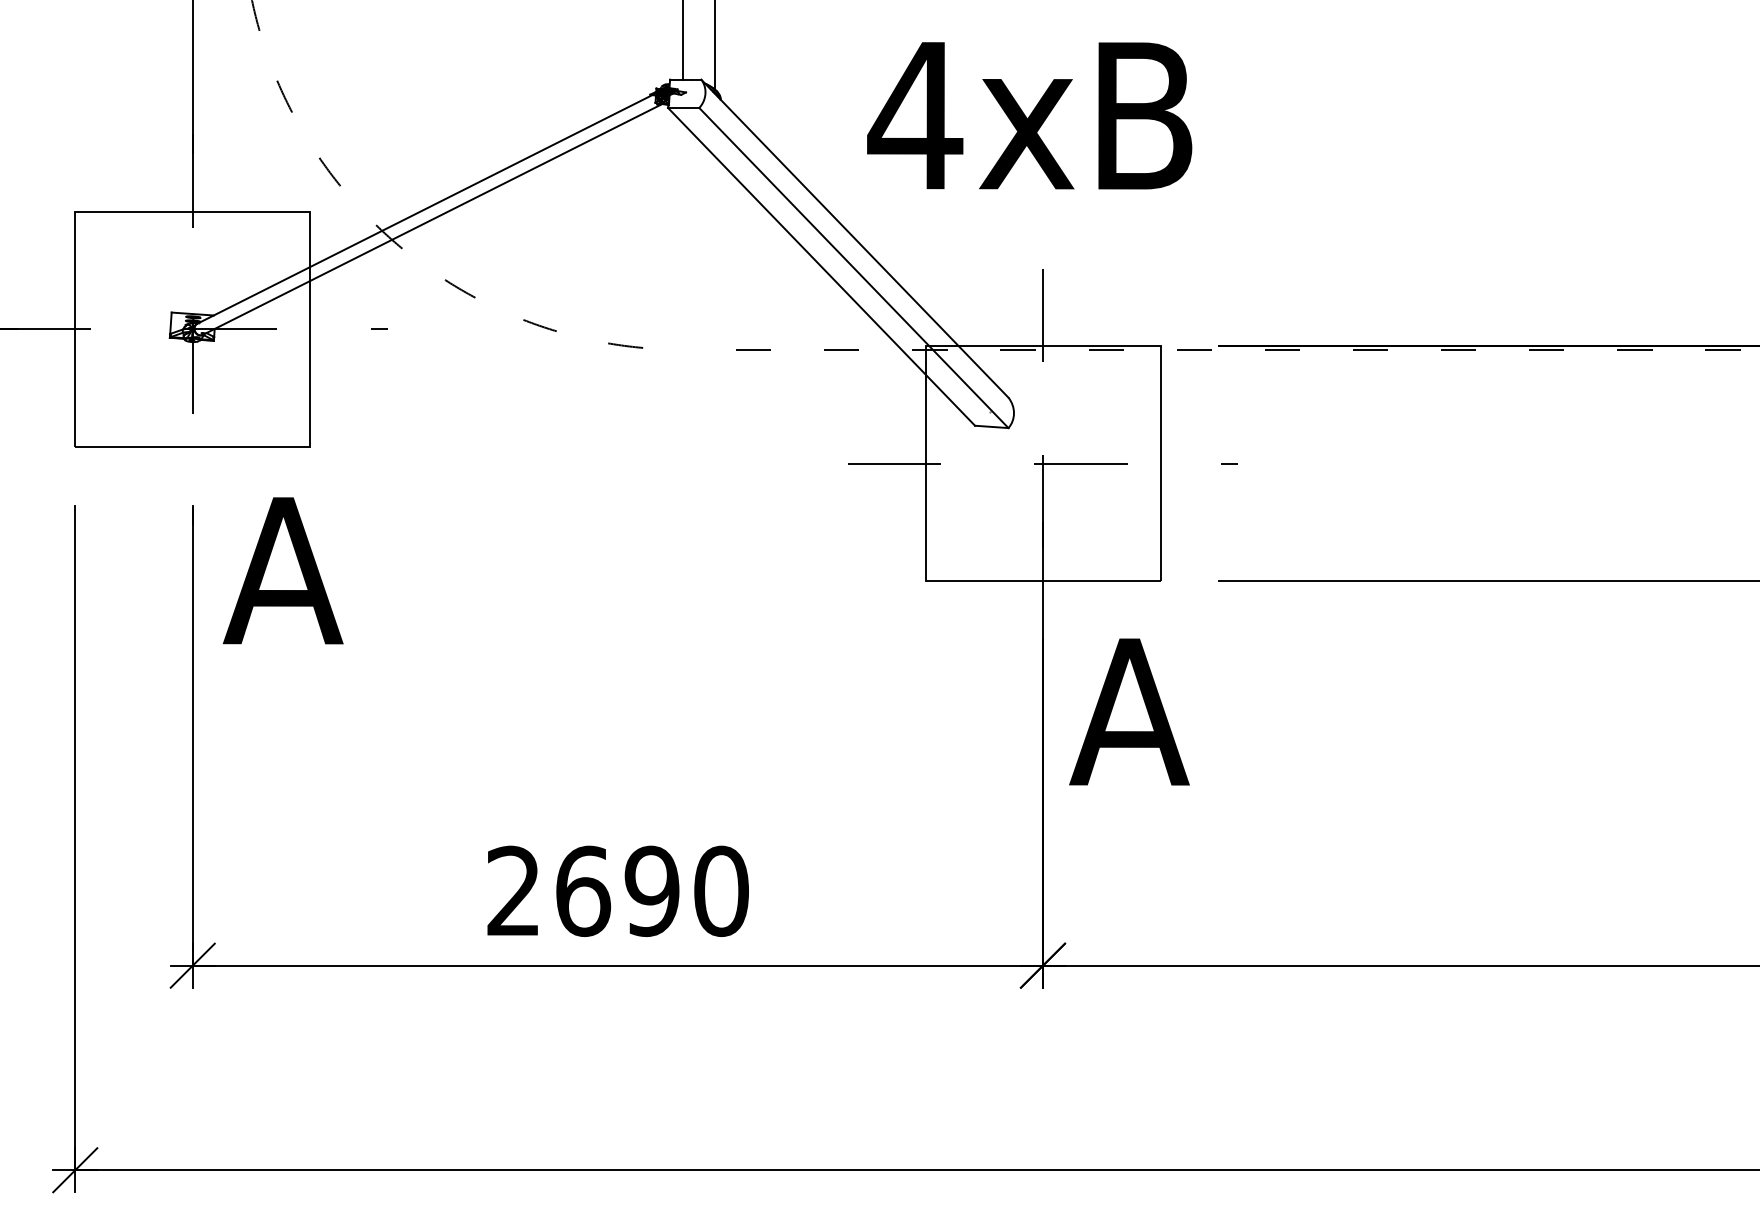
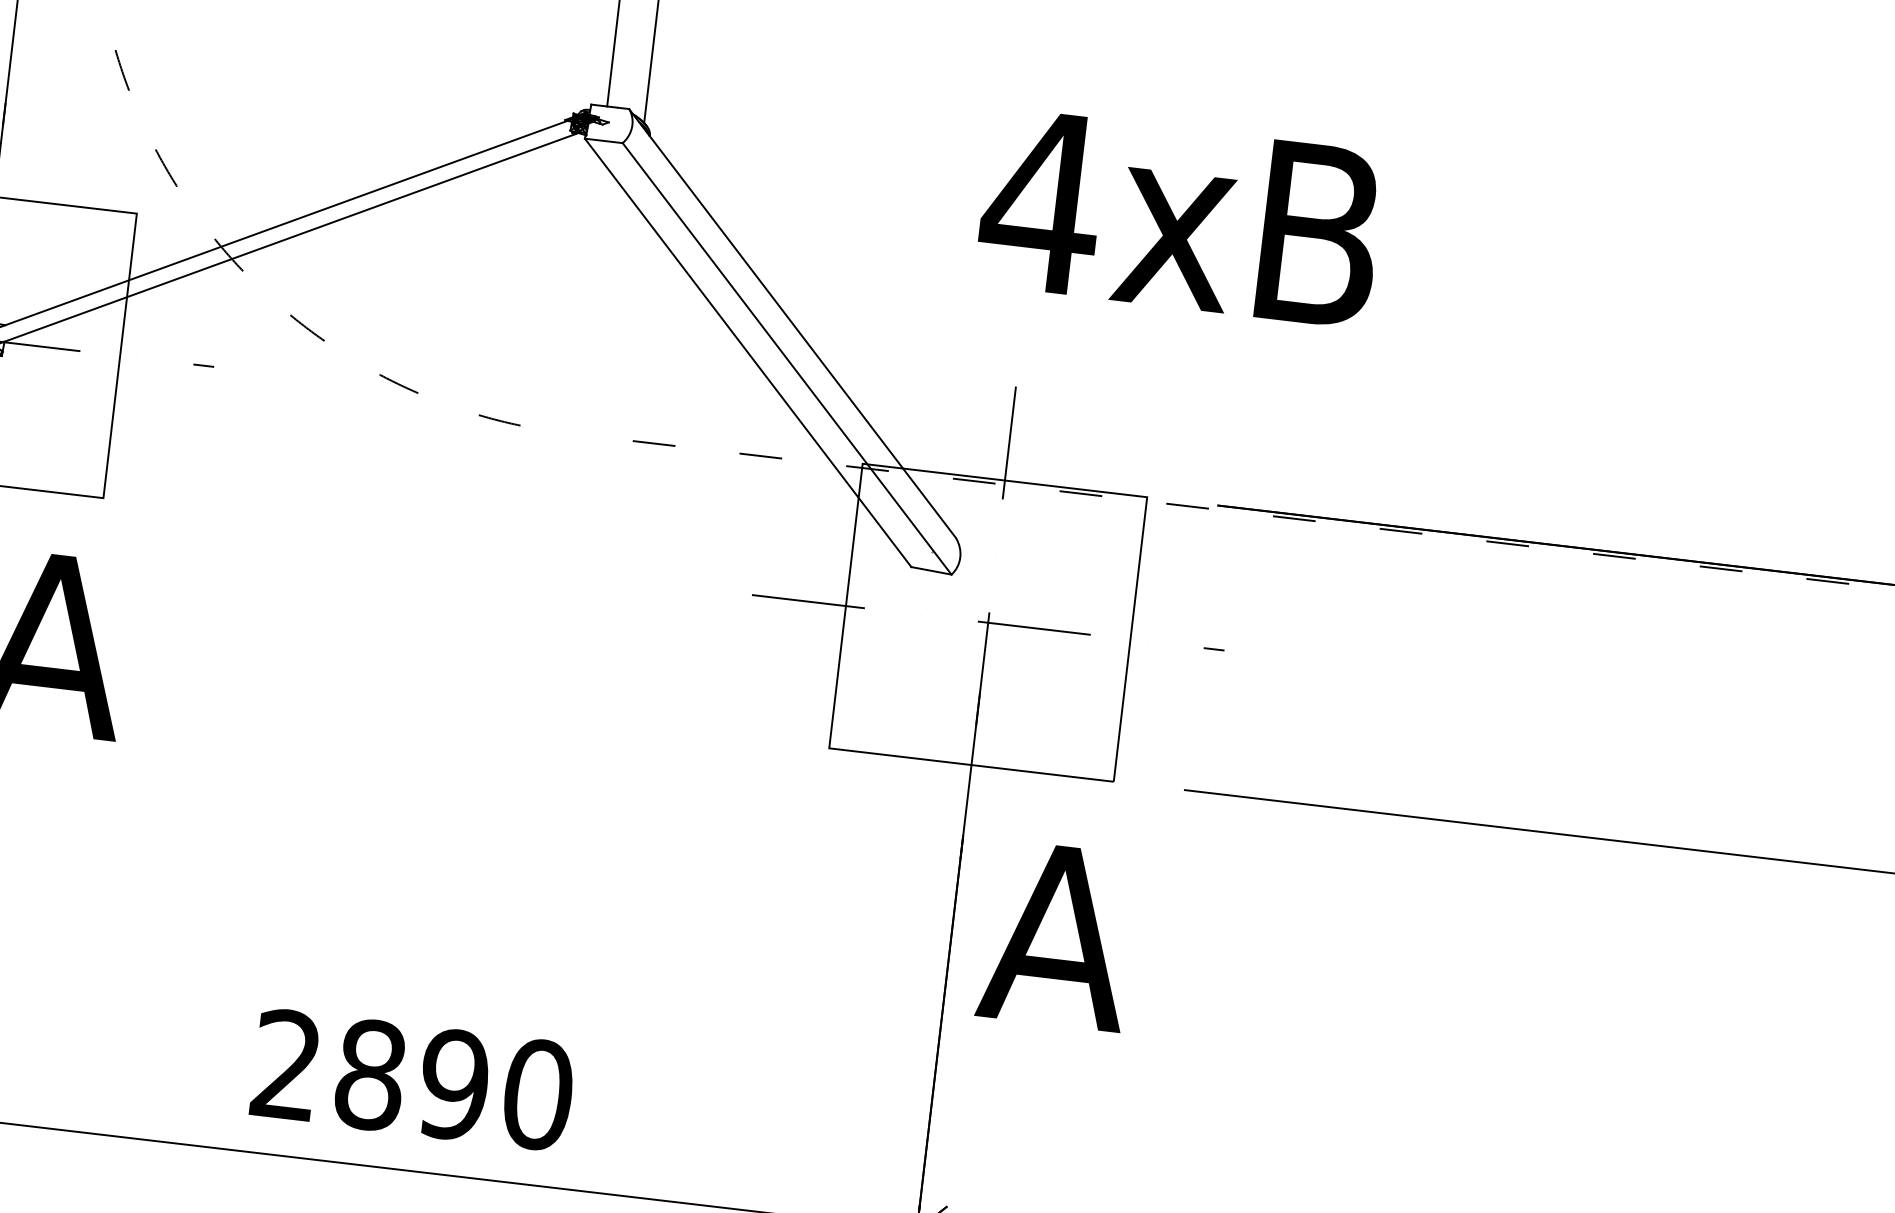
text: (1029, 115) -> (1180, 217), moved
text: (583, 890) -> (371, 1074), 2690 -> 2890

